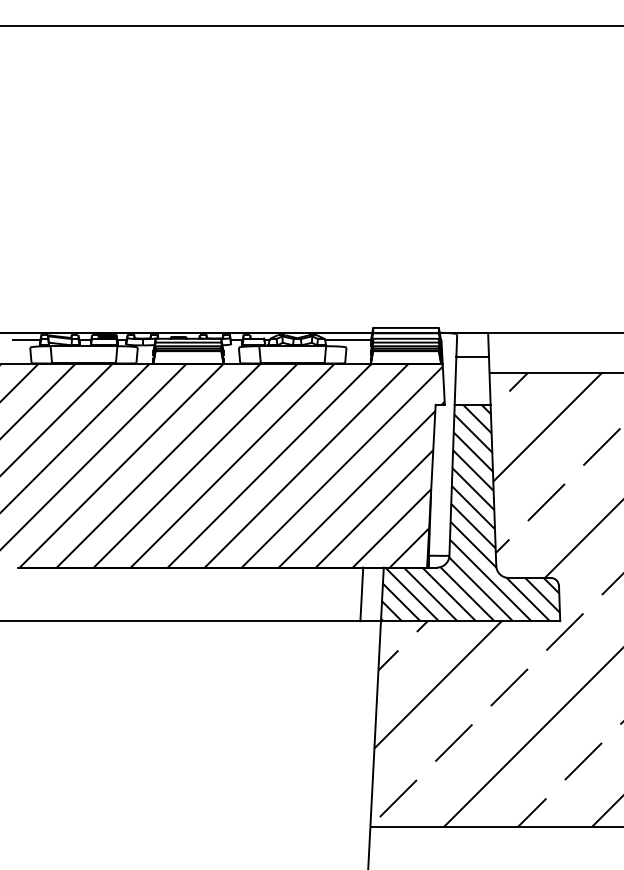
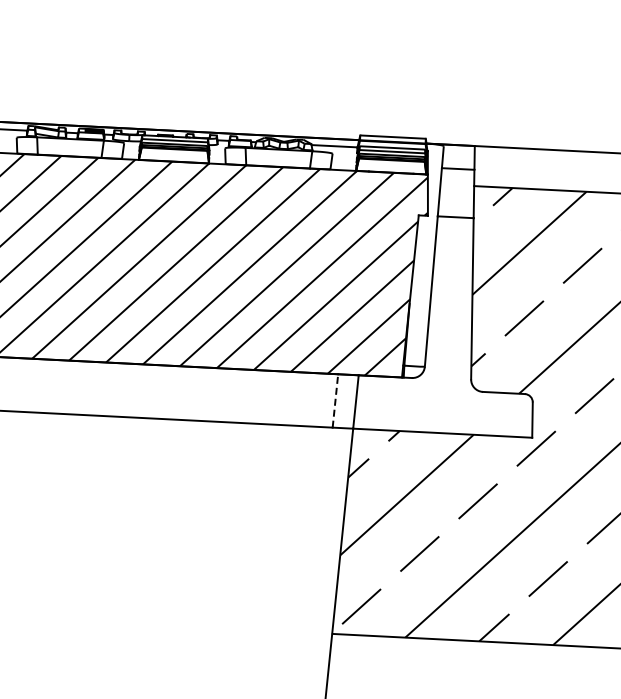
hatch: (470, 512) -> (448, 324), removed
line: (361, 594) -> (335, 401), solid -> dashed

